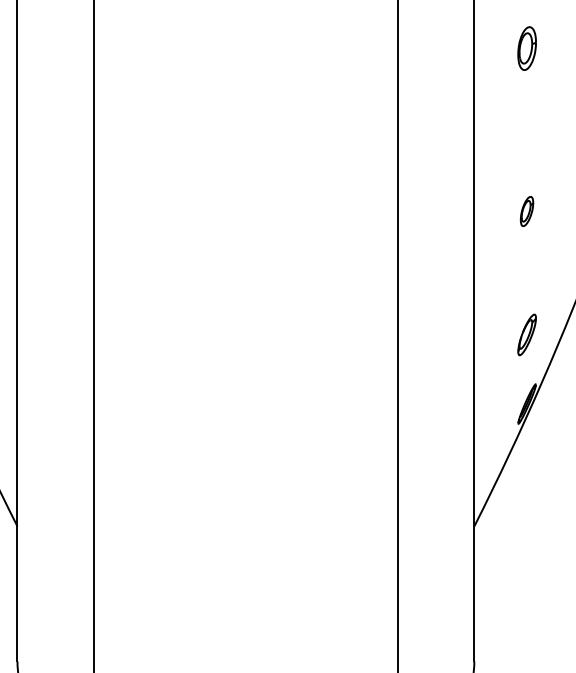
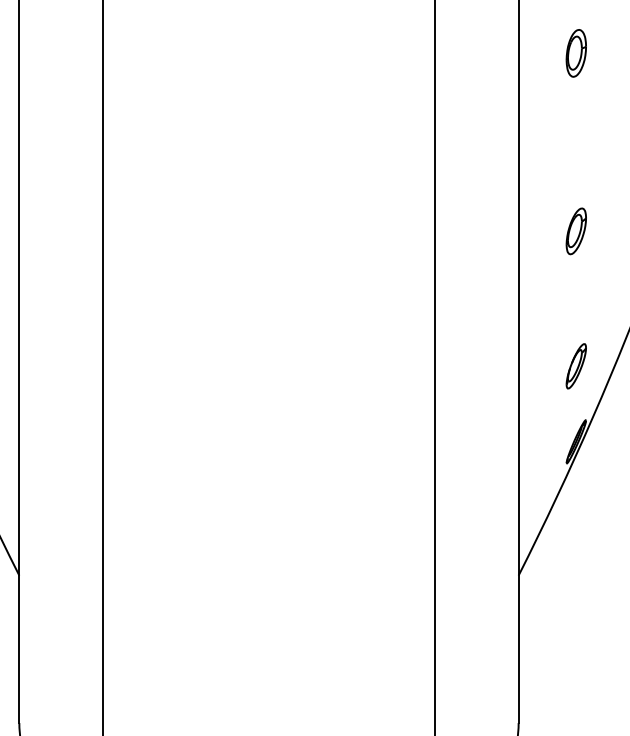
part: (526, 211) -> (575, 231), size x1.43

